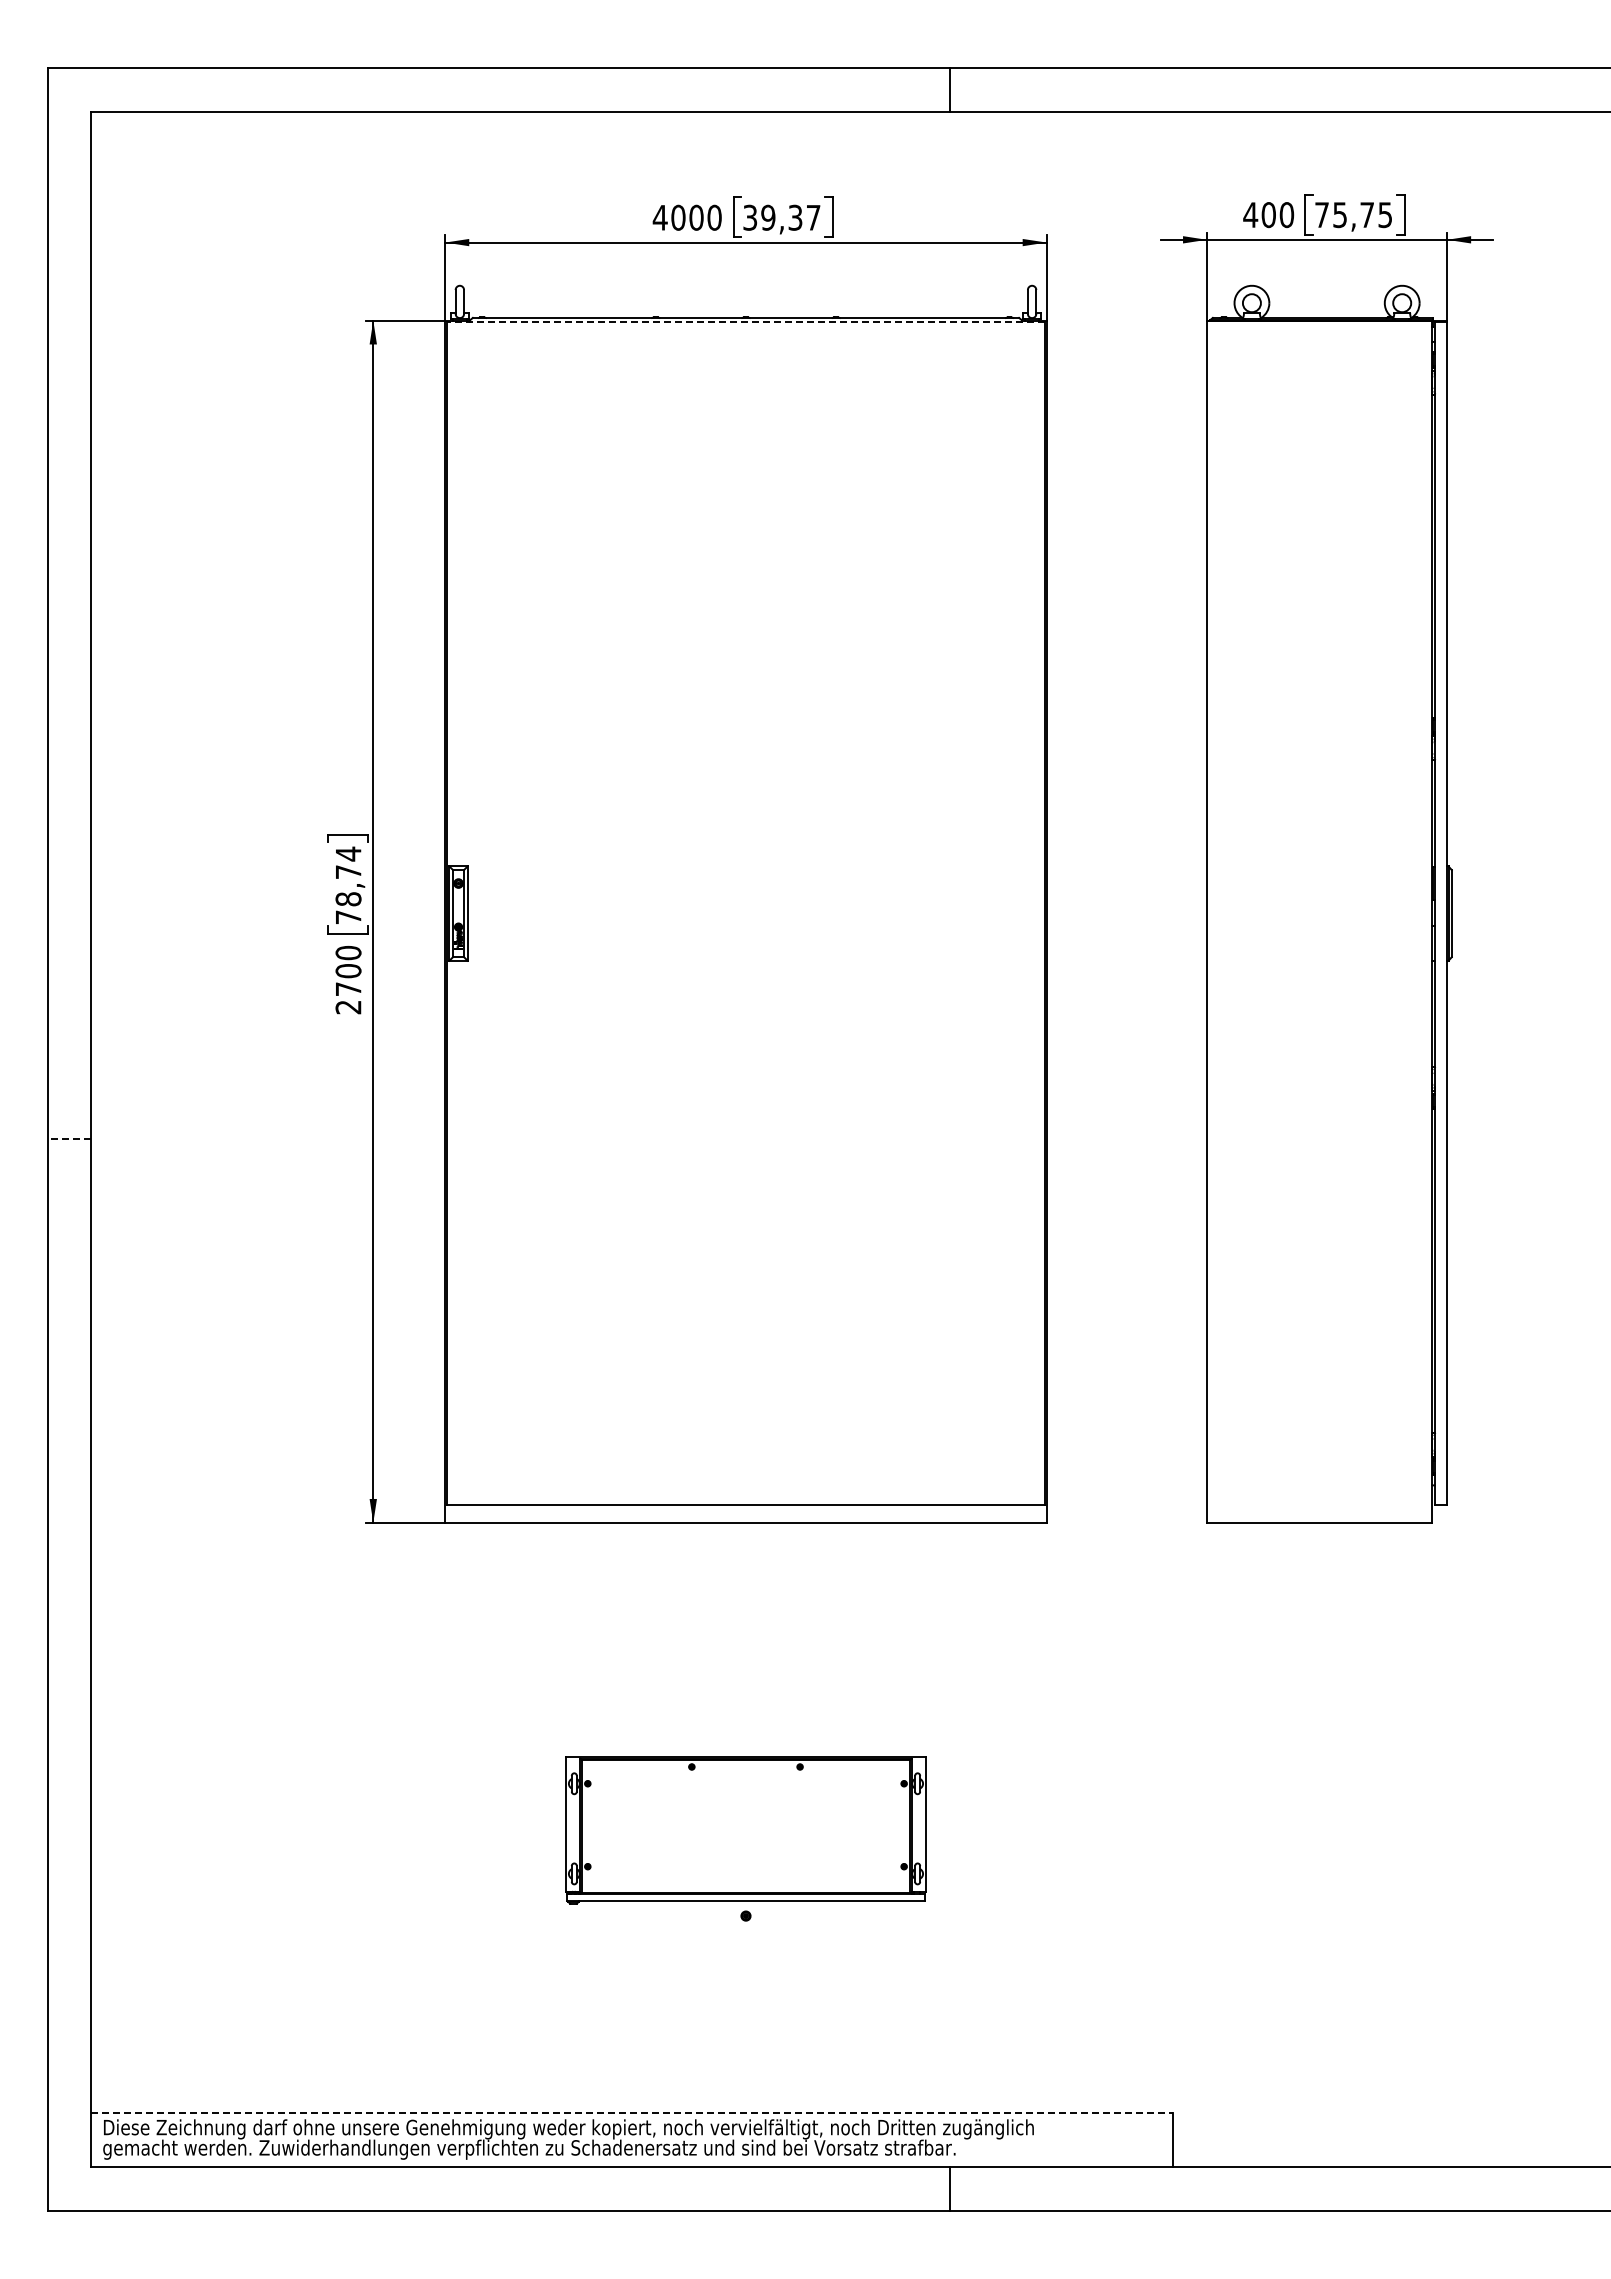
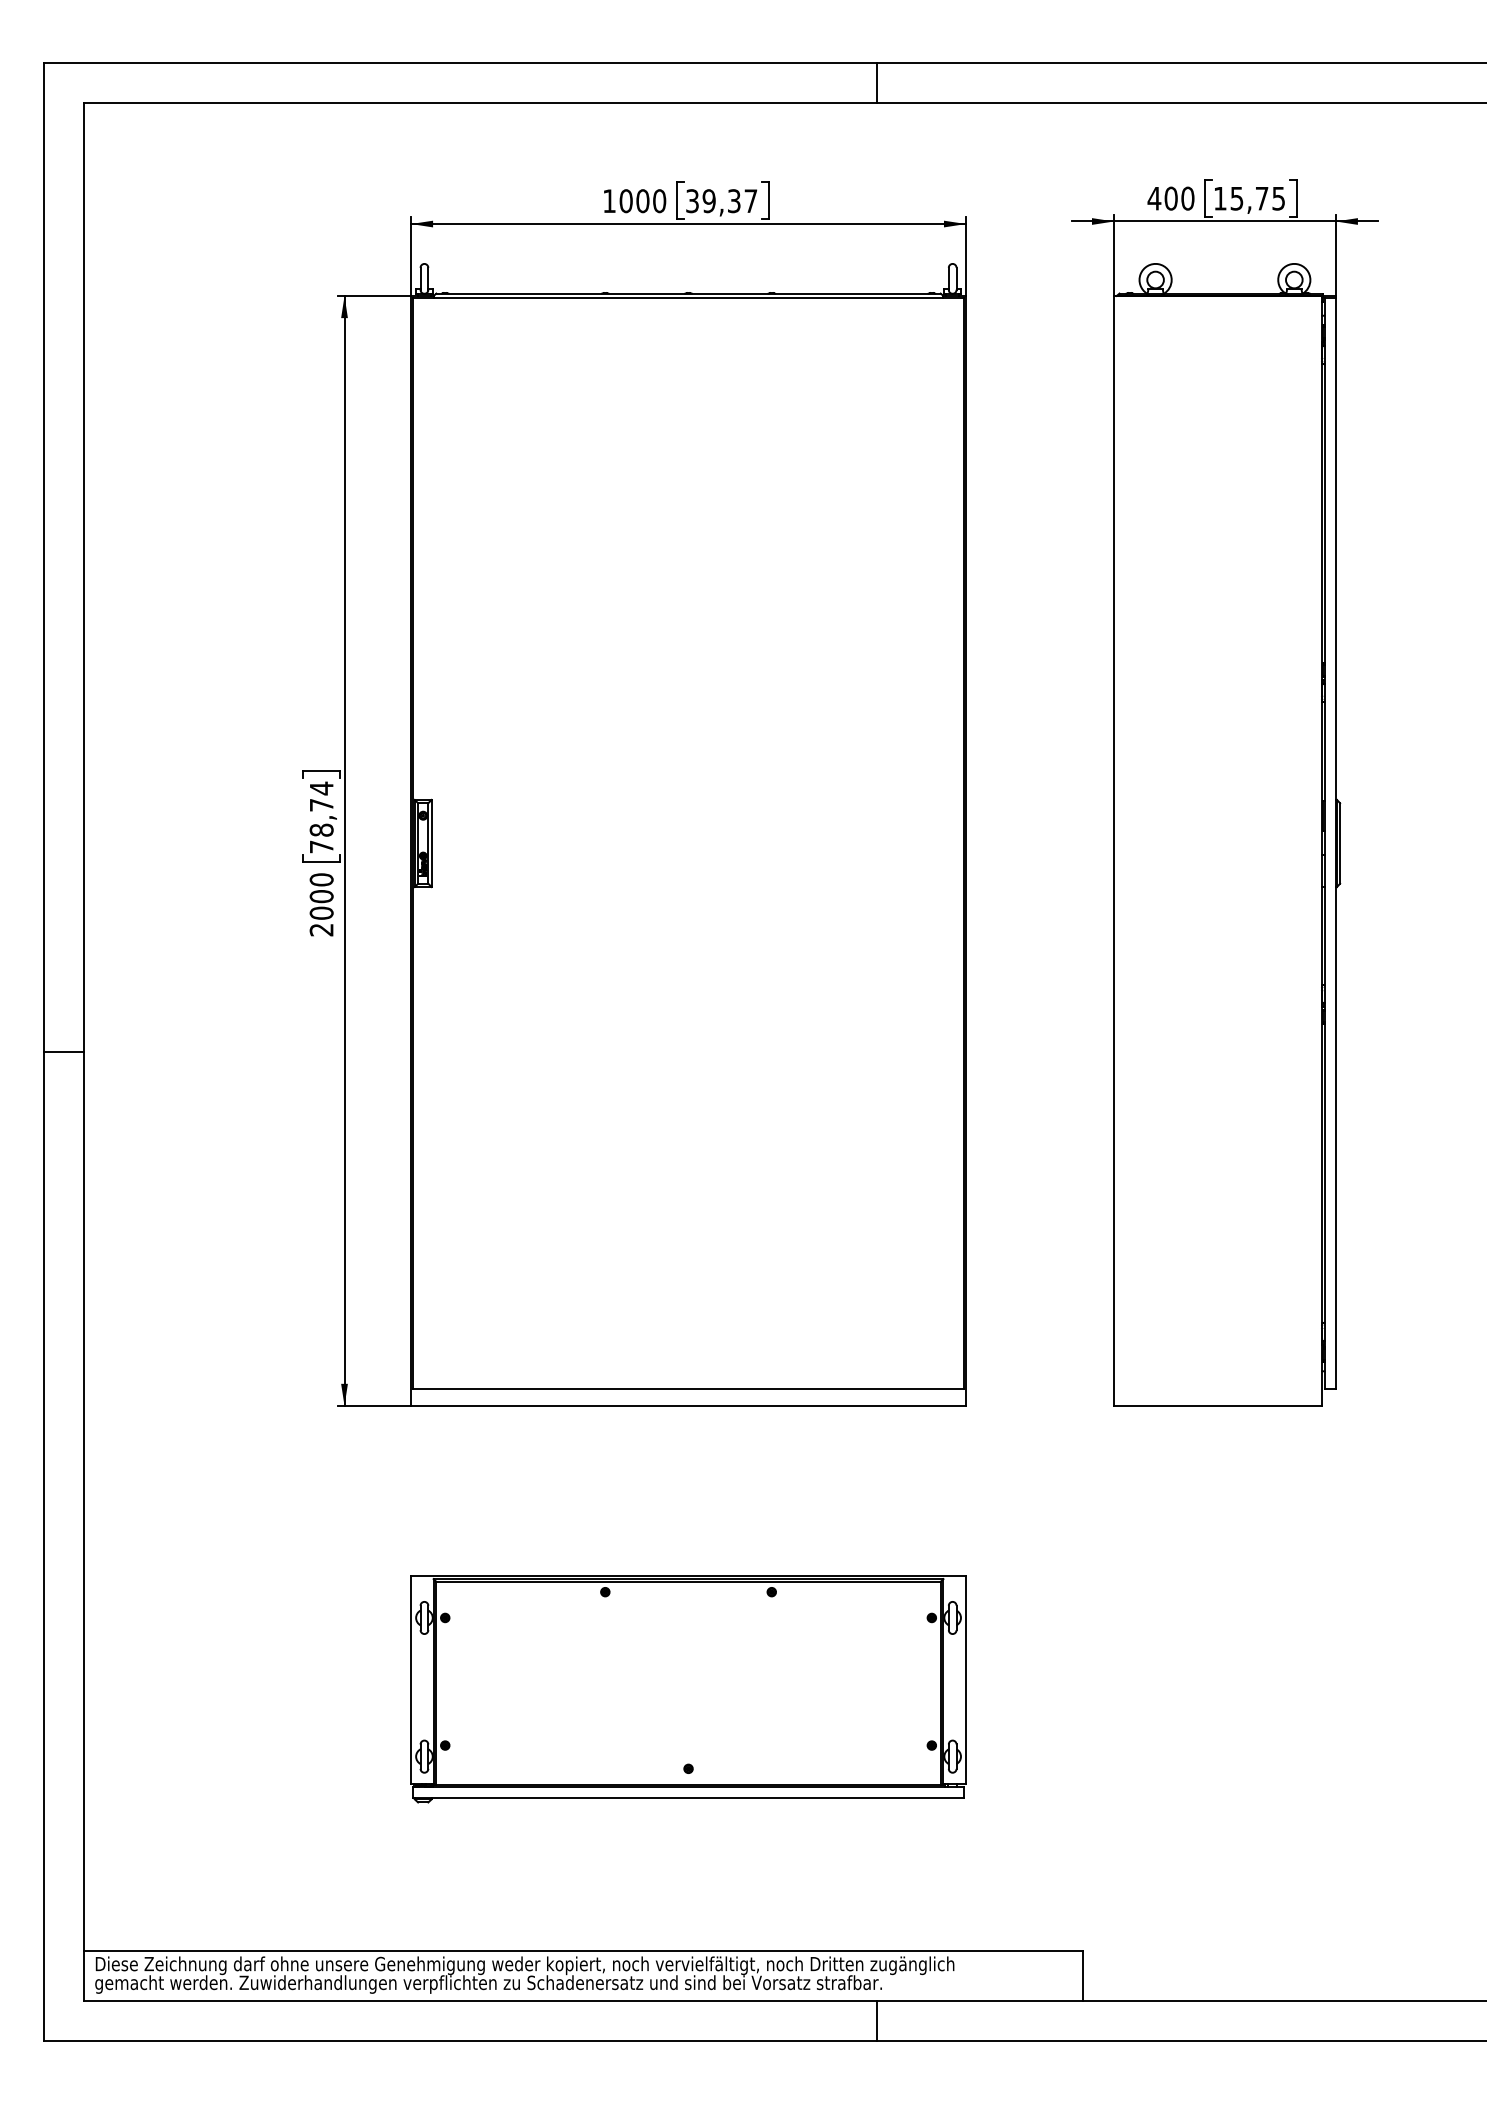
text: (1321, 214) -> (1219, 198), 75,75 -> 15,75
text: (659, 217) -> (608, 200), 4000 -> 1000
line: (745, 322) -> (688, 297), dashed -> solid
text: (348, 989) -> (321, 913), 2700 -> 2000
line: (69, 1139) -> (64, 1052), dashed -> solid
part: (745, 1830) -> (688, 1689), size x1.67
line: (632, 2113) -> (583, 1951), dashed -> solid

